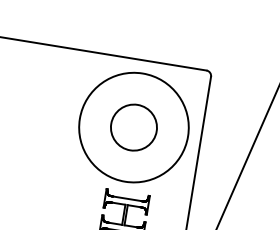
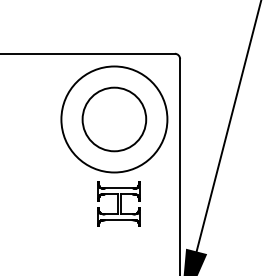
circle: (134, 127) -> (114, 119), size x1.43

